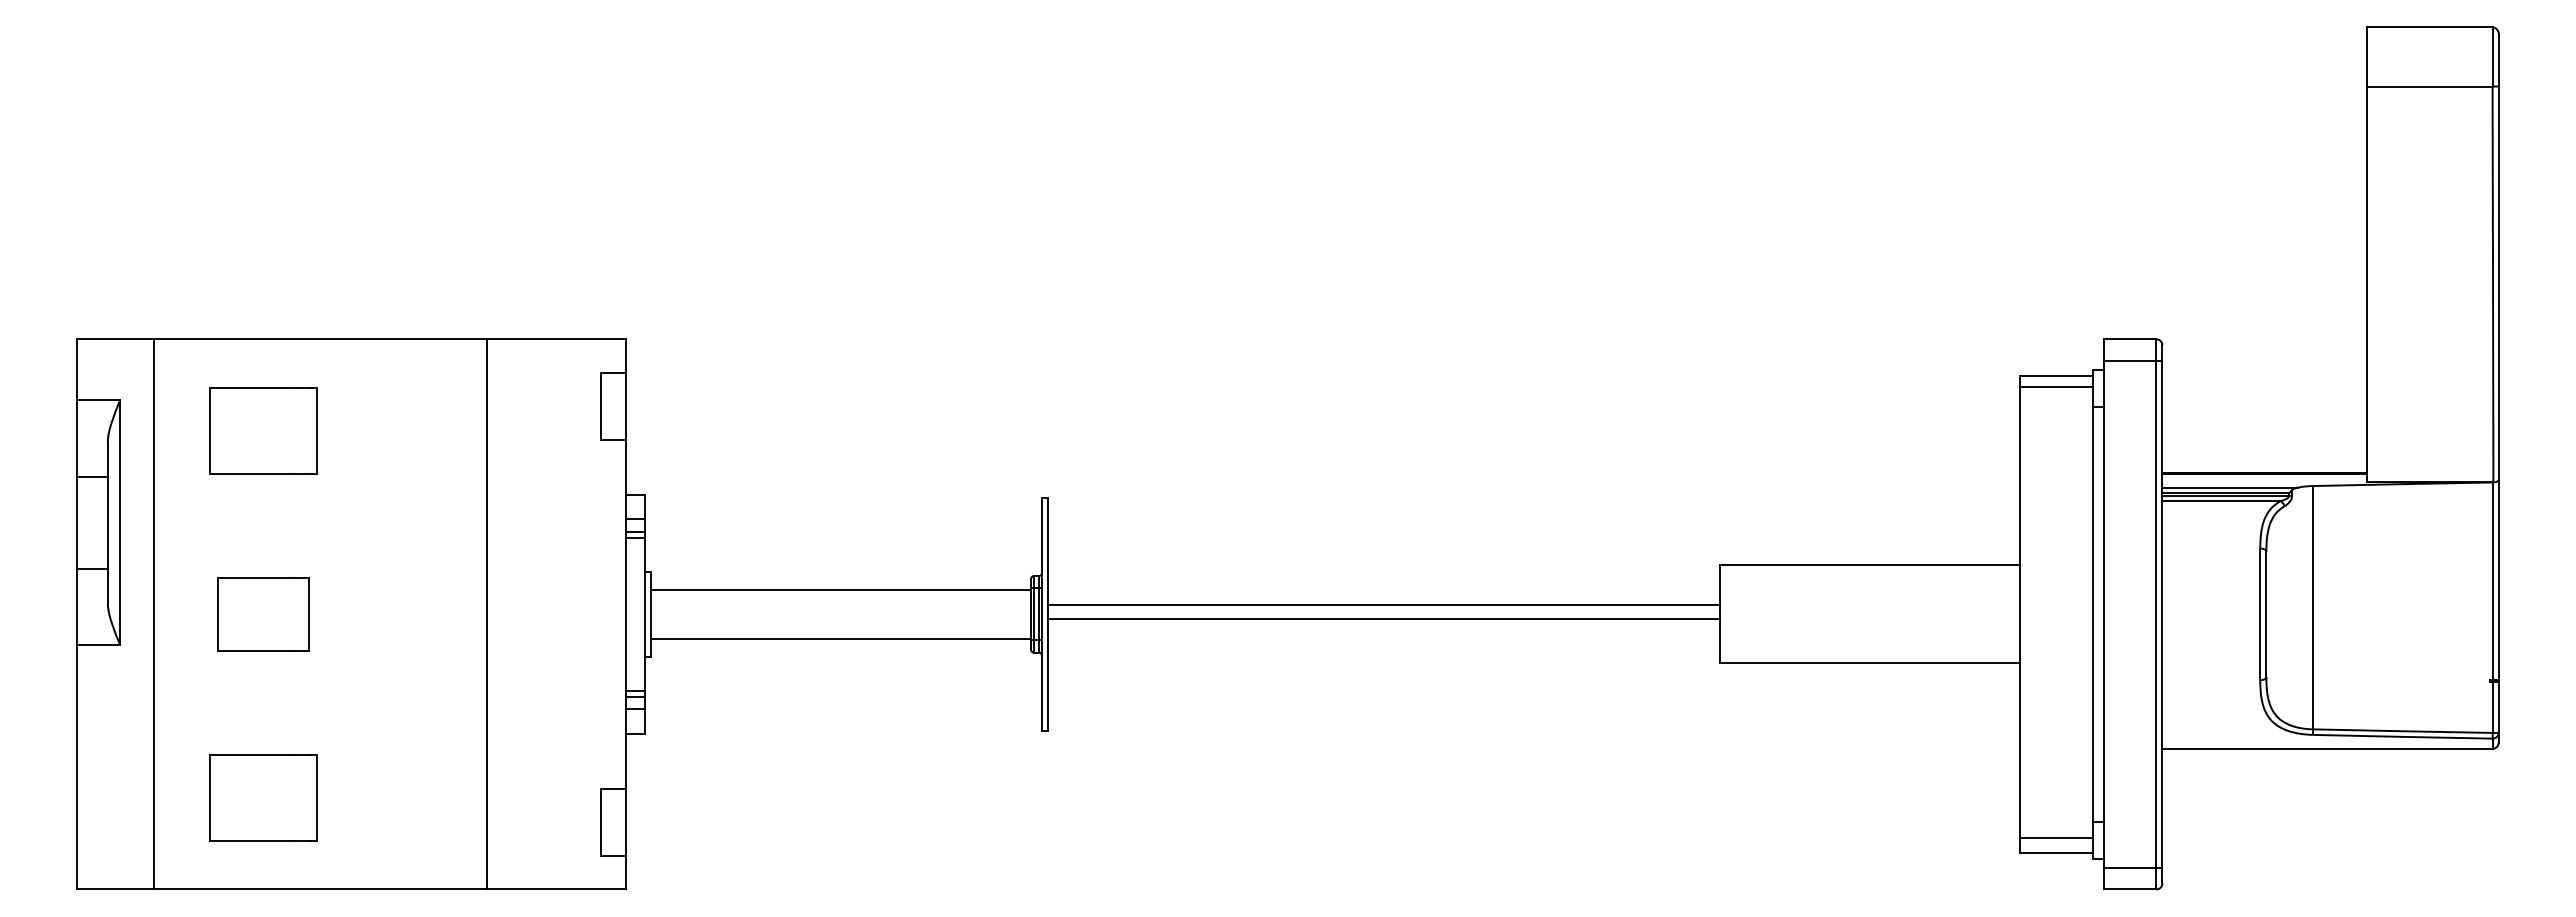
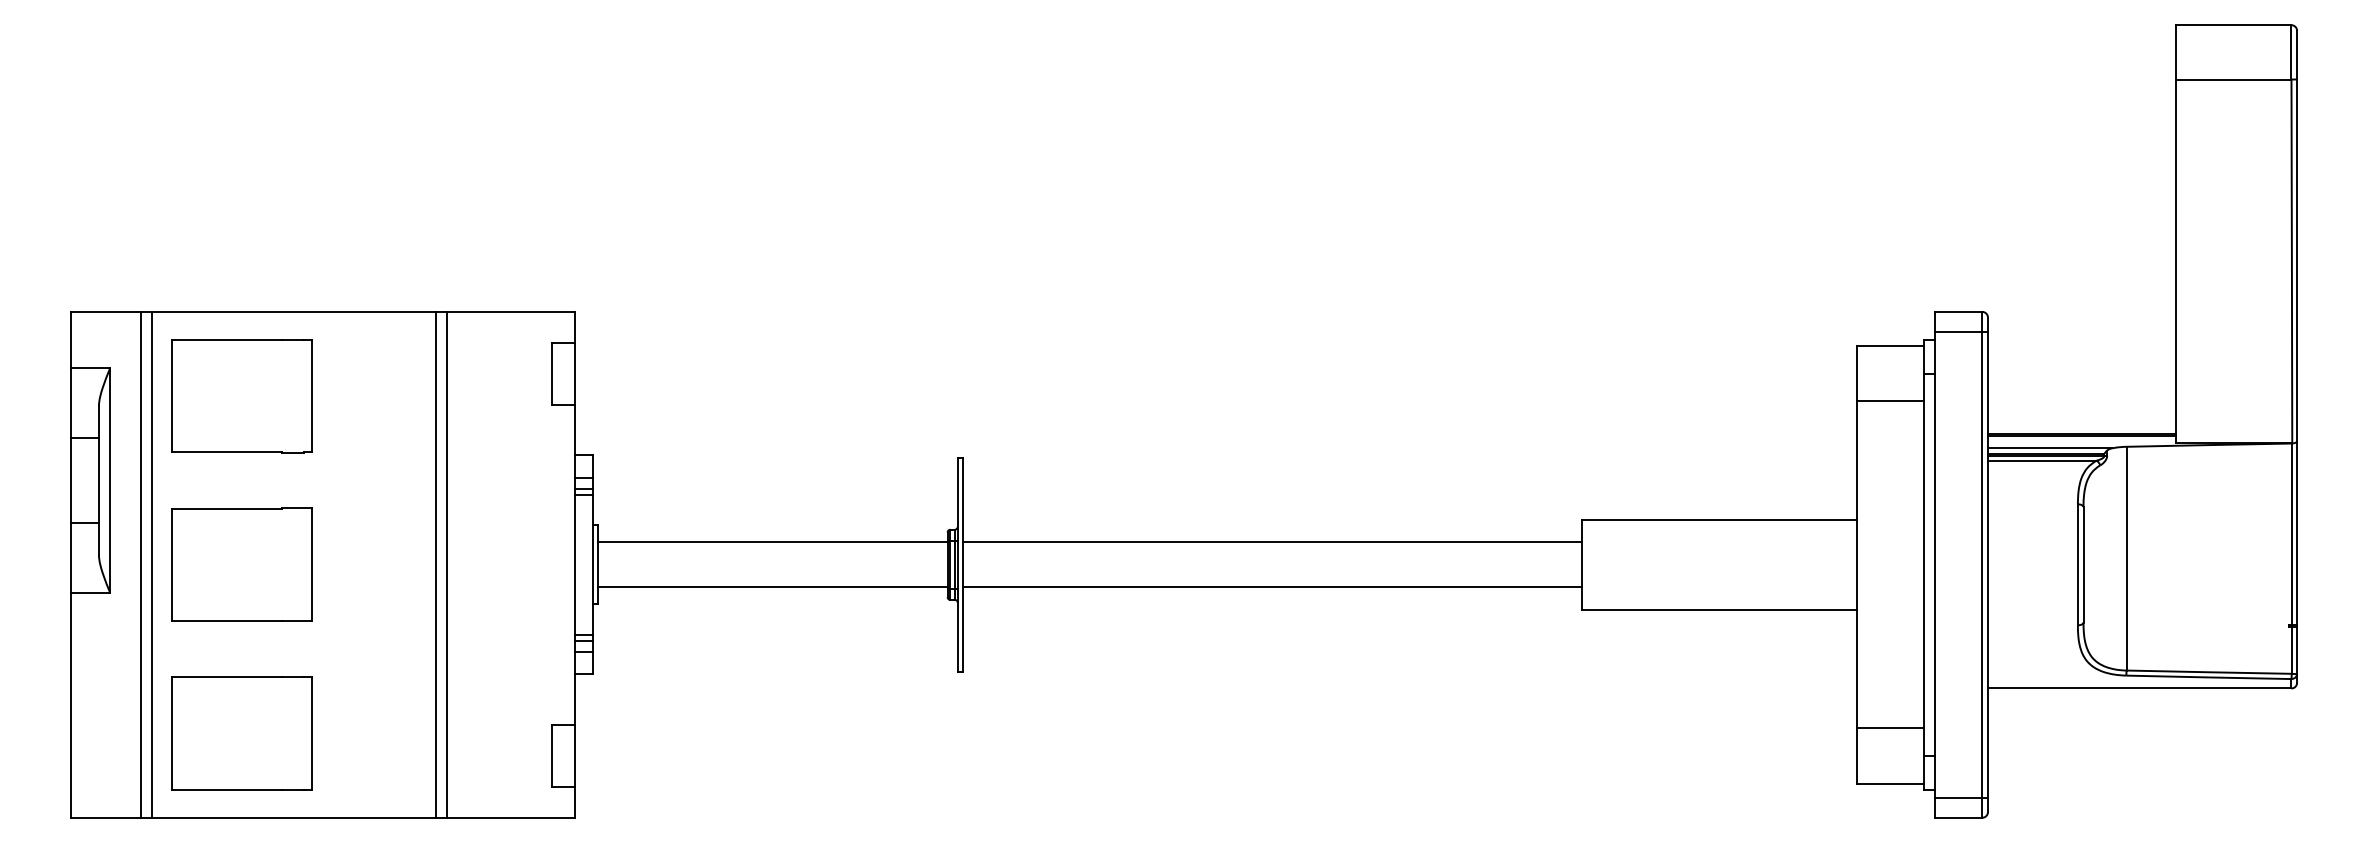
line: (2056, 386) -> (1890, 401), moved
part: (263, 430) -> (242, 395), size x1.43
line: (1384, 604) -> (1272, 586), moved
line: (165, 614) -> (151, 564), added
part: (263, 614) -> (242, 564), size x1.67
line: (474, 614) -> (436, 564), added
line: (1384, 618) -> (1272, 541), moved
part: (263, 797) -> (242, 733), size x1.43
line: (2056, 838) -> (1890, 728), moved

